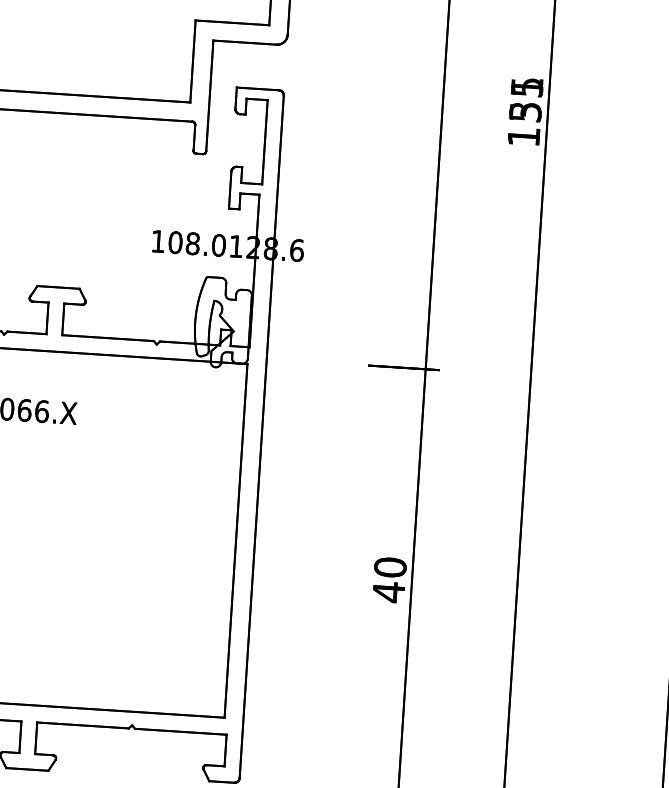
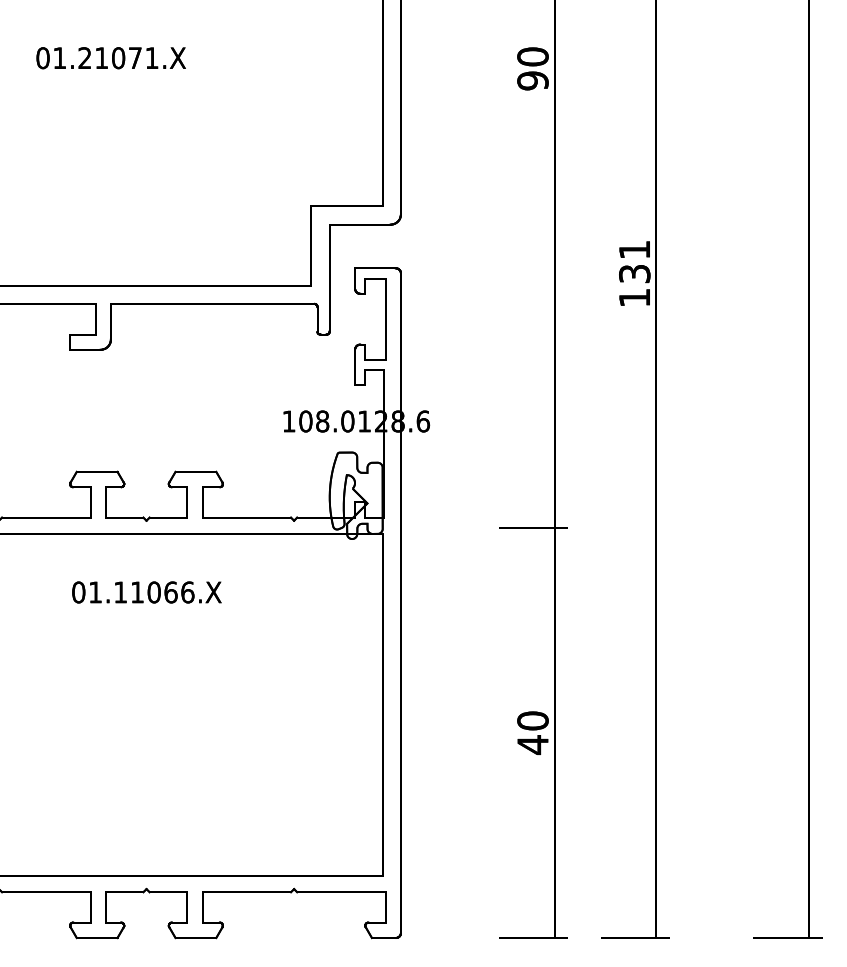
text: (526, 99) -> (634, 261), 155 -> 131

